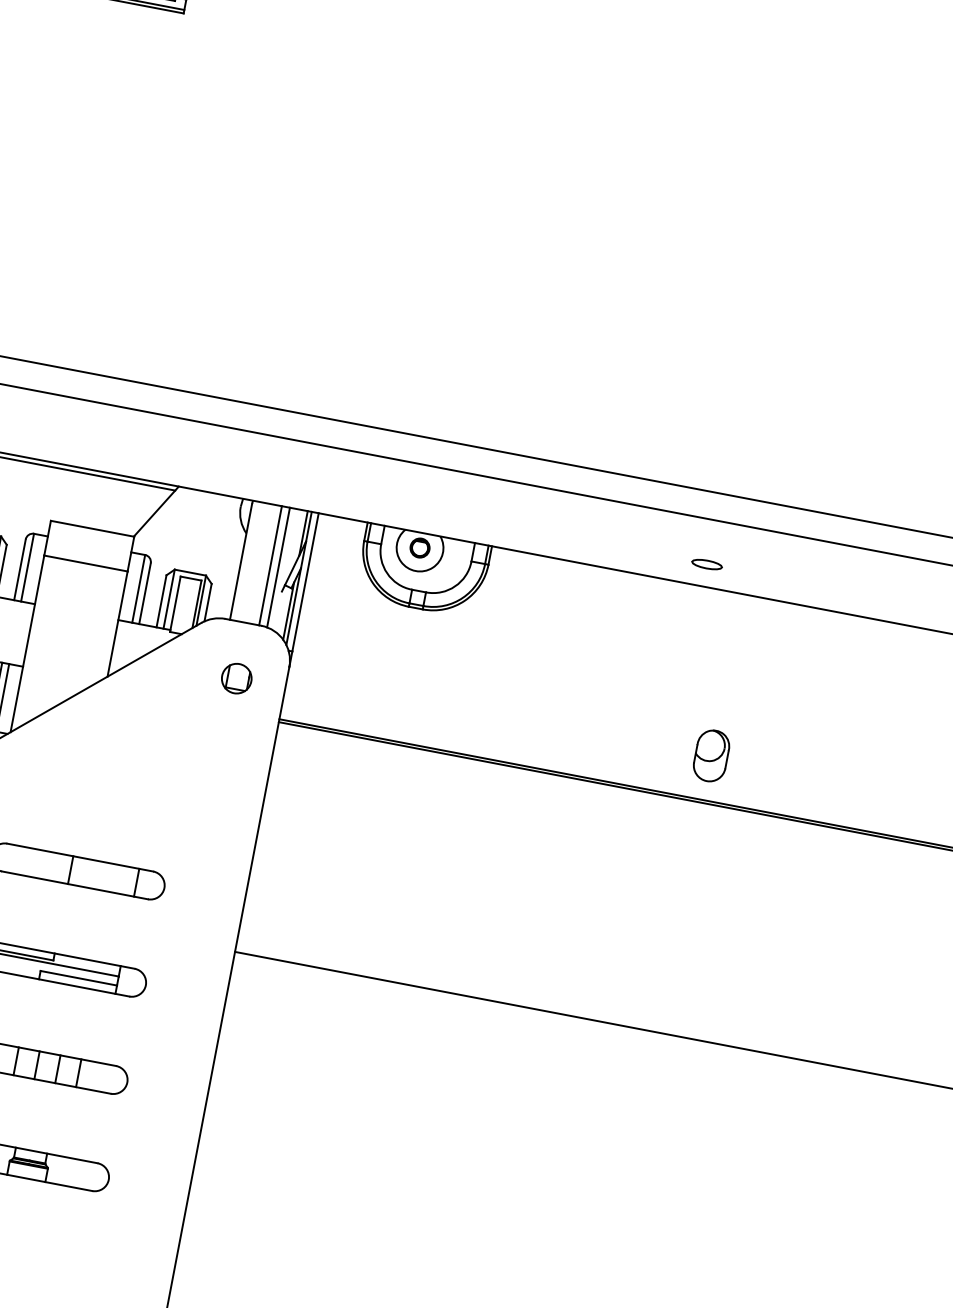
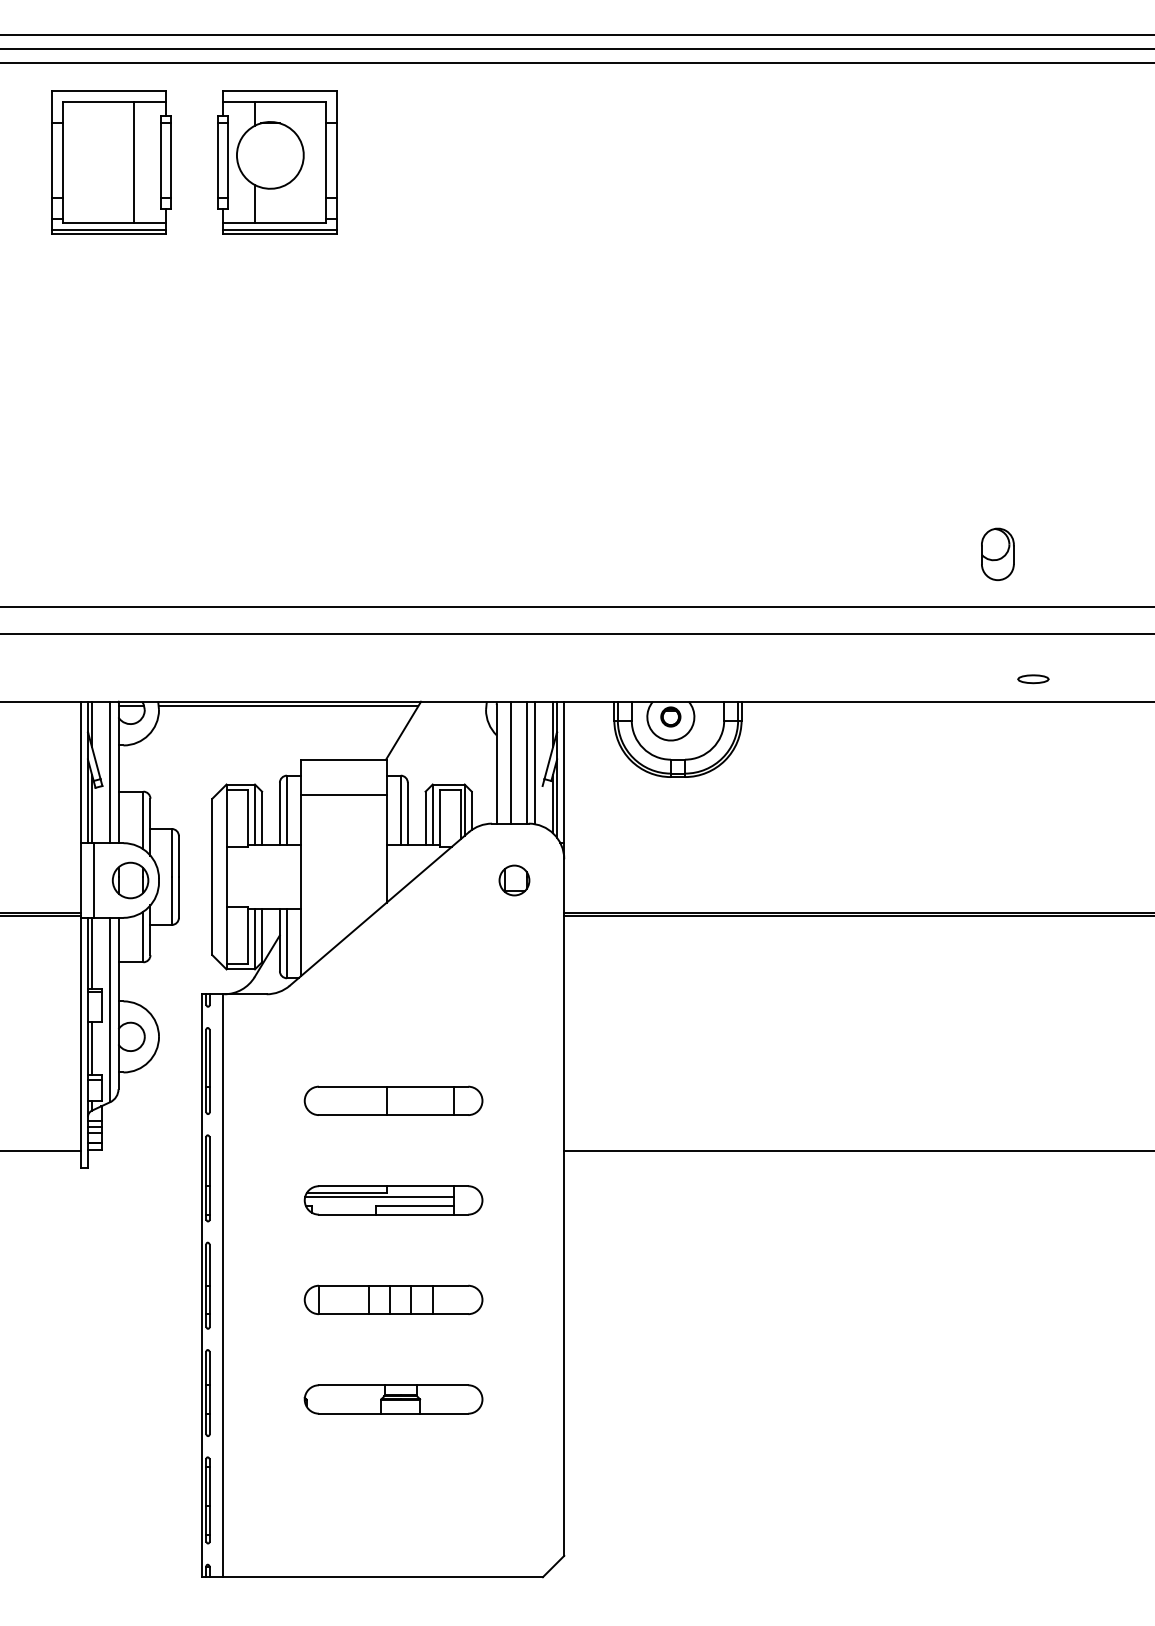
line: (254, 562) -> (510, 762), added
part: (707, 564) -> (1033, 679), moved
part: (711, 755) -> (997, 553), moved

